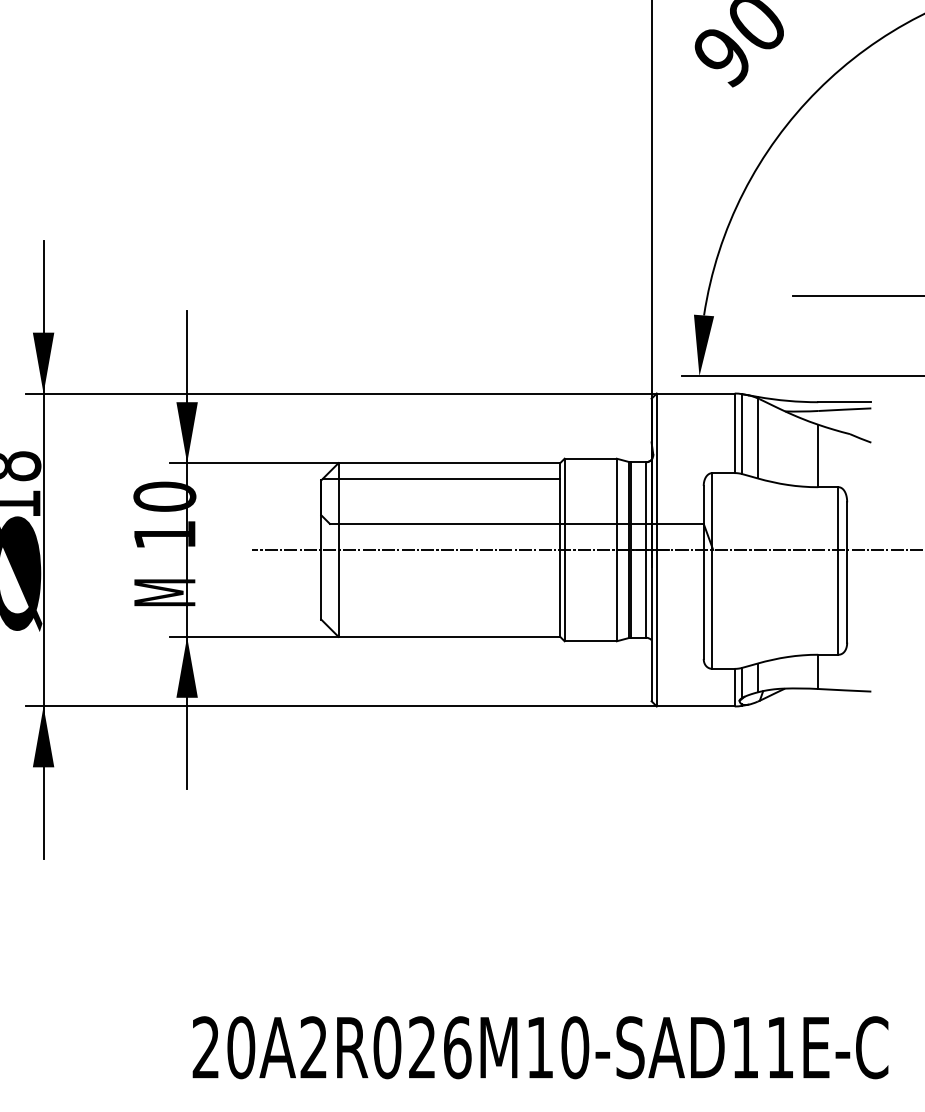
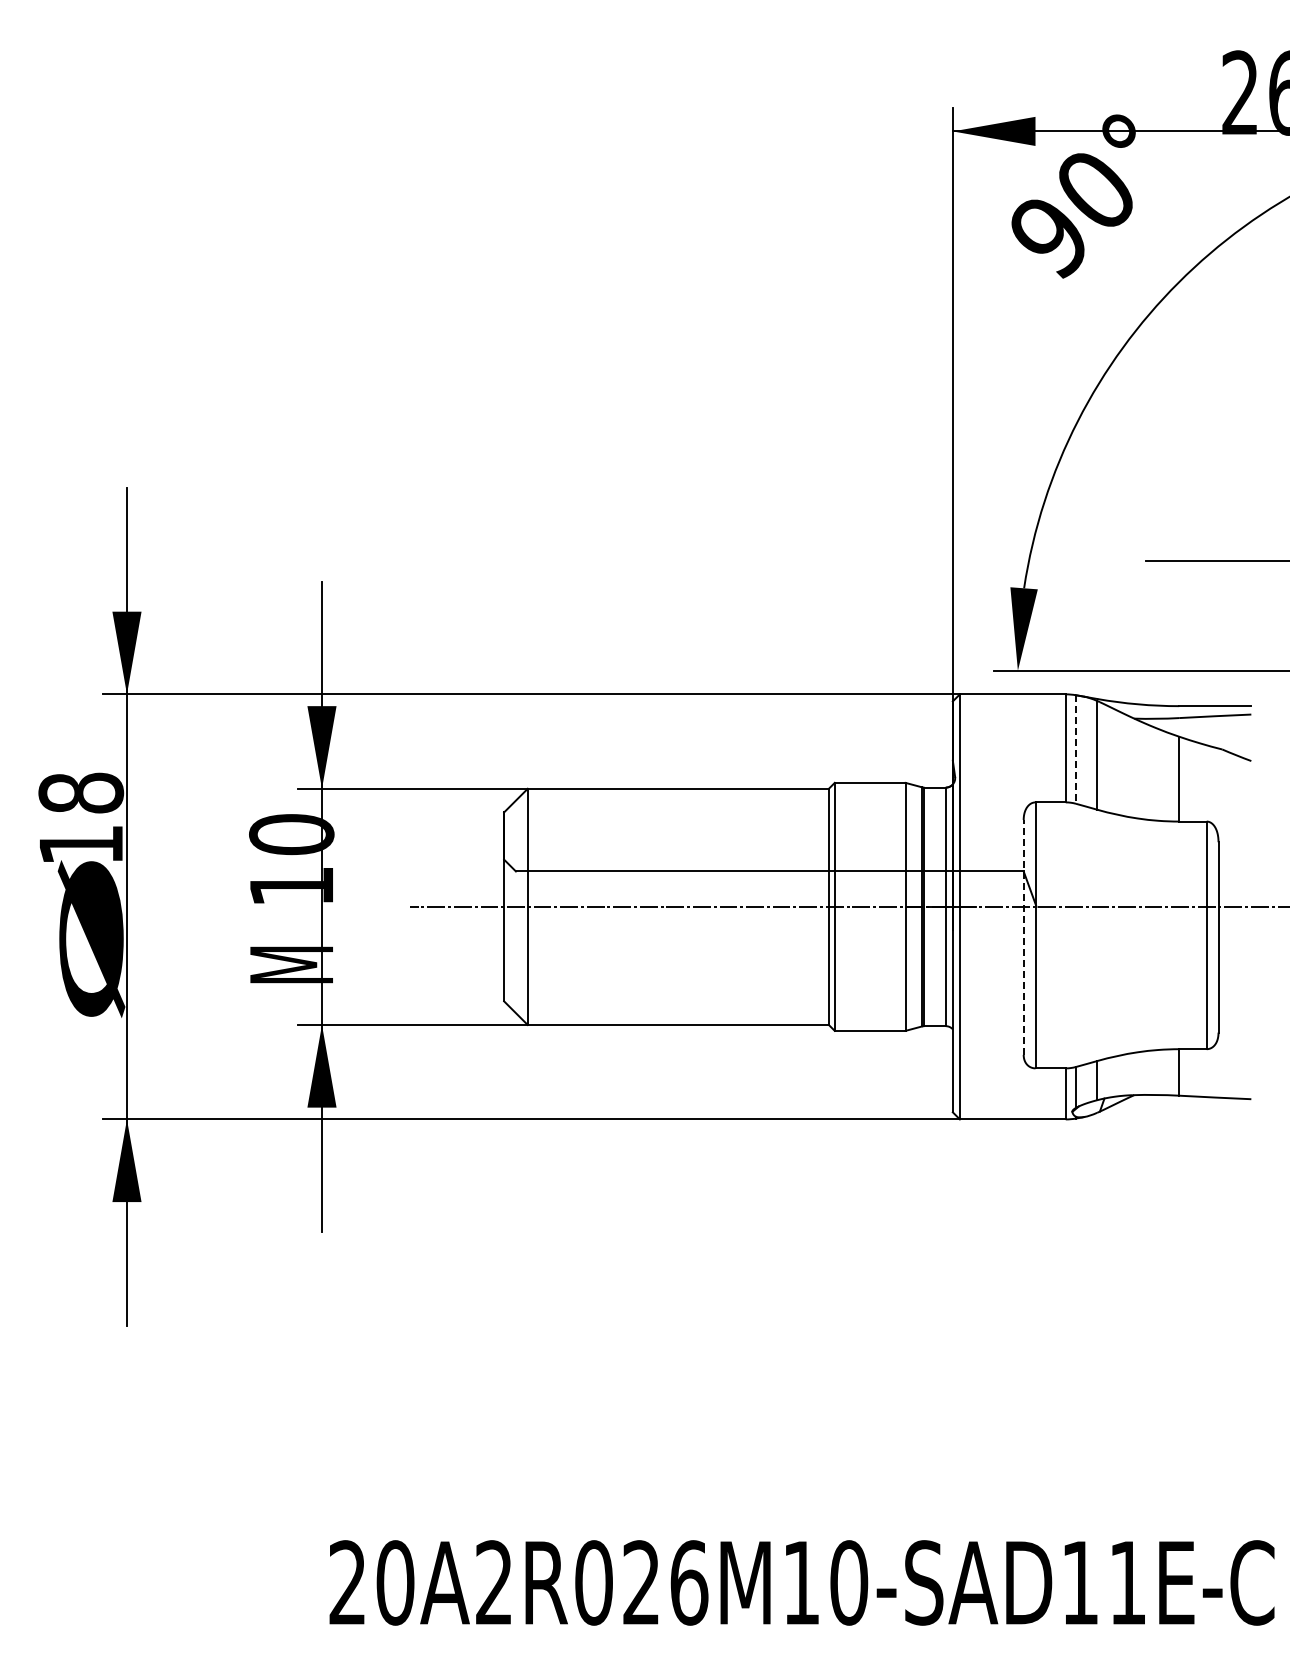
line: (742, 434) -> (1076, 750), solid -> dashed
line: (441, 479) -> (667, 810), removed
line: (703, 571) -> (1023, 936), solid -> dashed

